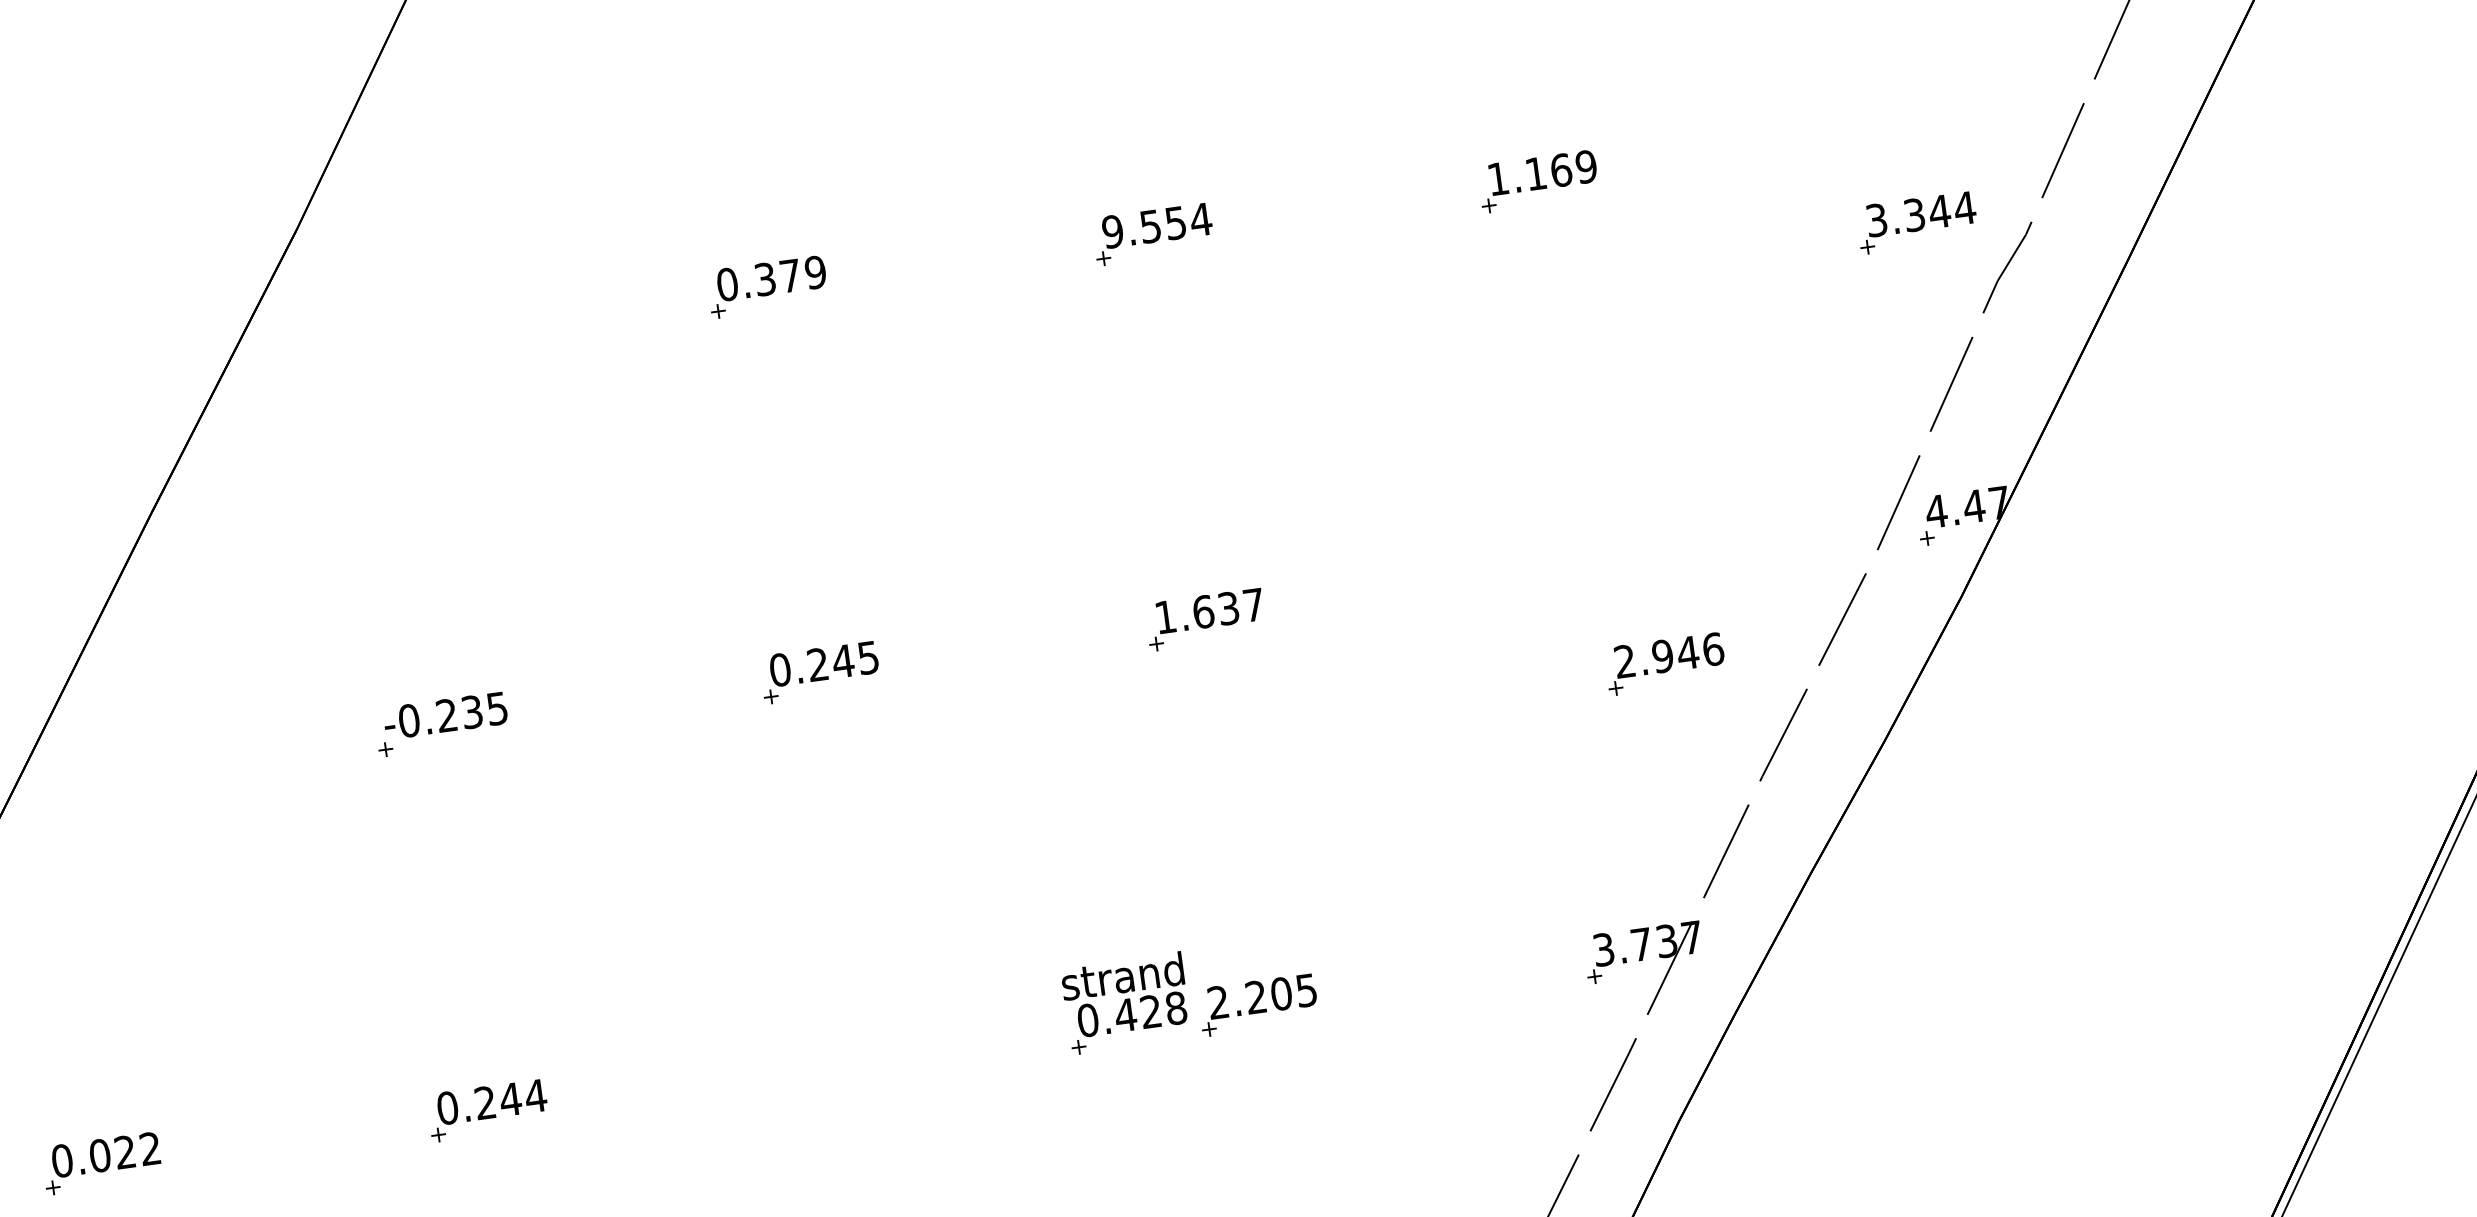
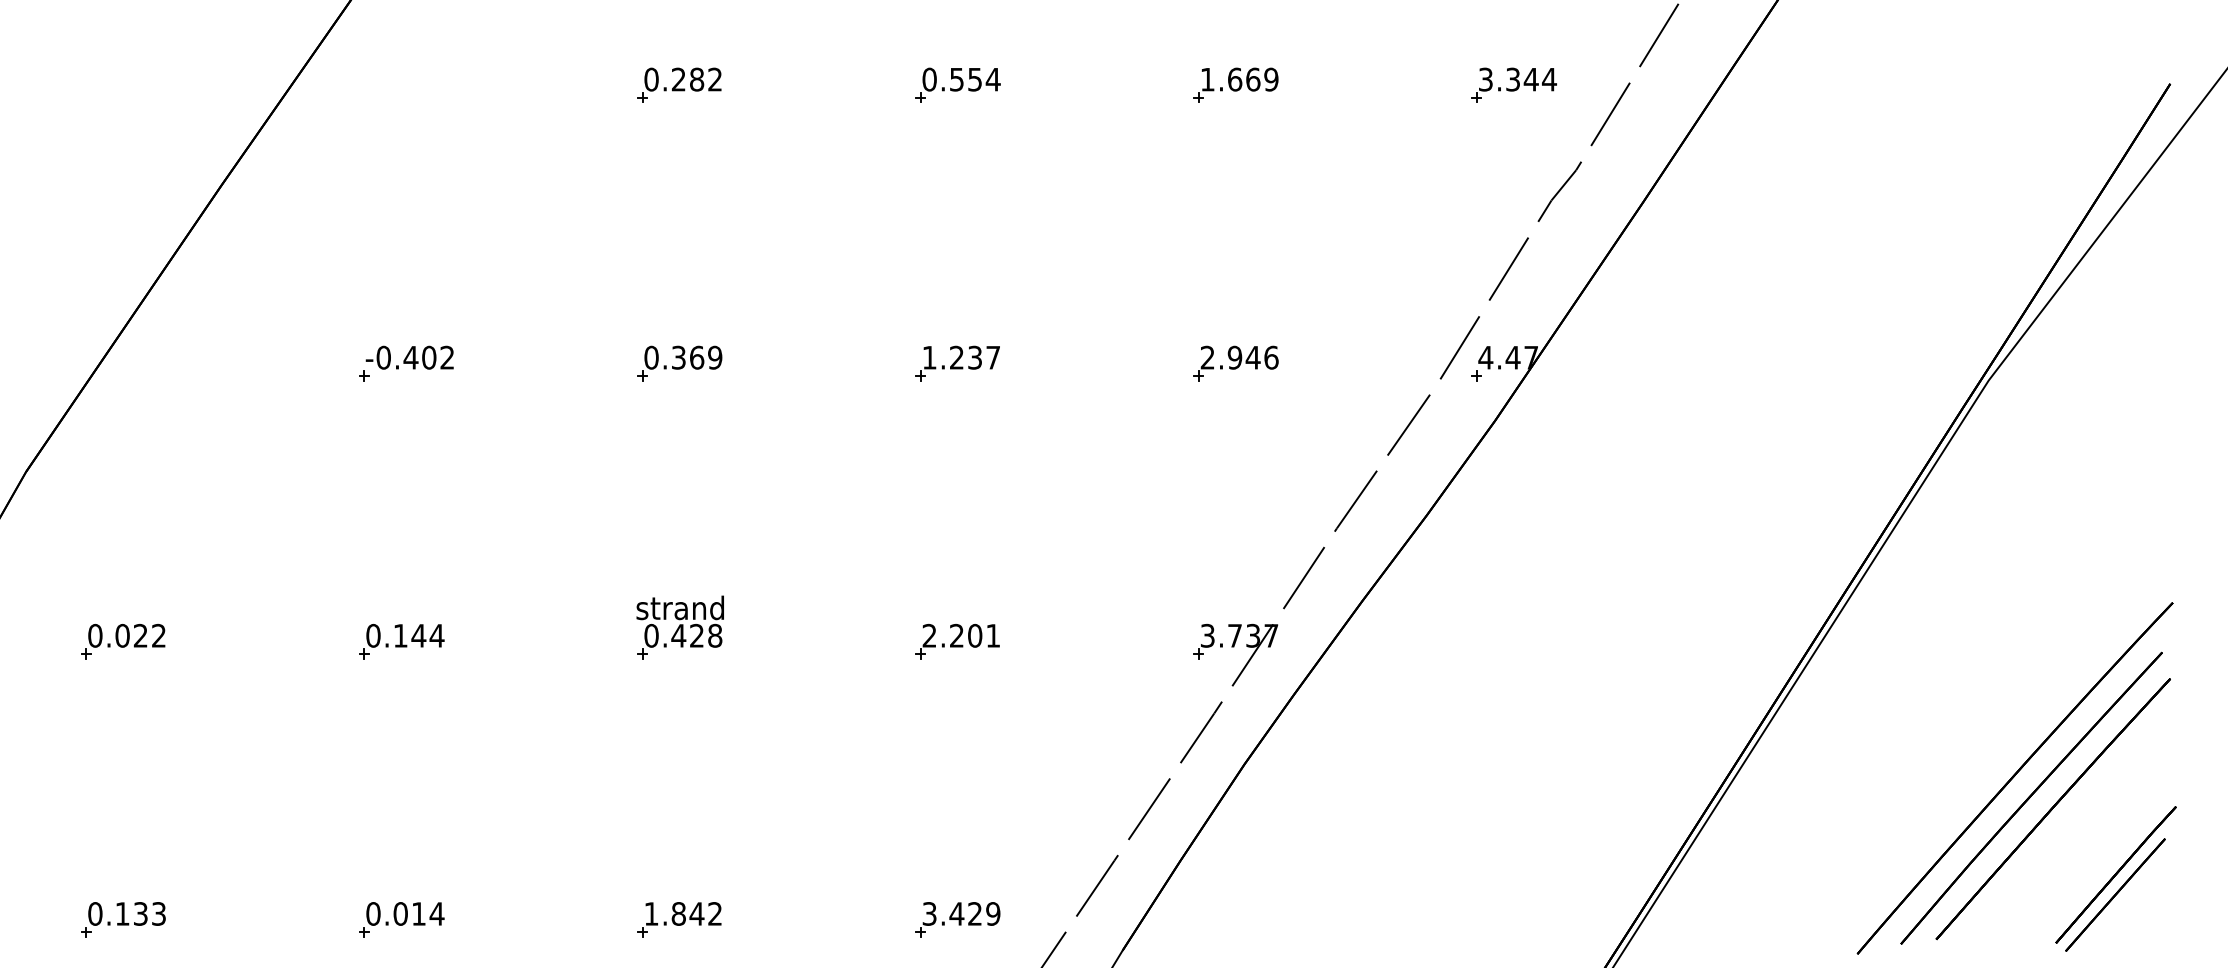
text: (1536, 173) -> (1235, 79), 1.169 -> 1.669
part: (1916, 221) -> (1513, 84), moved
text: (1112, 231) -> (929, 79), 9.554 -> 0.554
text: (791, 275) -> (697, 79), 0.379 -> 0.282
text: (1204, 611) -> (957, 357), 1.637 -> 1.237
text: (843, 660) -> (697, 357), 0.245 -> 0.369
part: (1664, 664) -> (1235, 363), moved
text: (471, 711) -> (428, 357), -0.235 -> -0.402
text: (1305, 990) -> (992, 635), 2.205 -> 2.201
part: (1125, 1003) -> (679, 627), moved
text: (485, 1102) -> (400, 635), 0.244 -> 0.144

